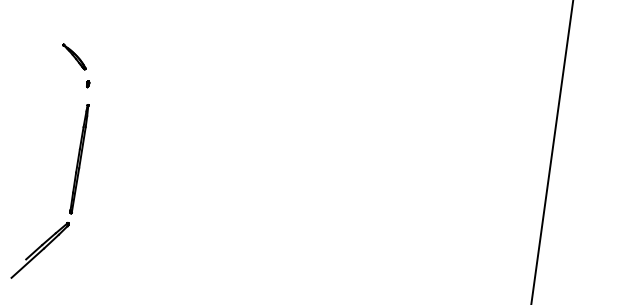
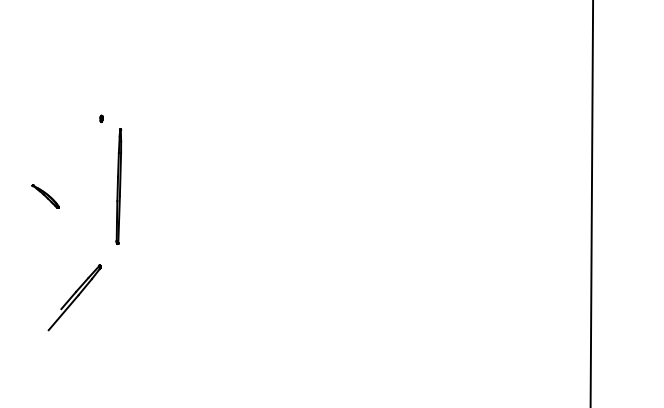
part: (74, 56) -> (45, 196), moved
part: (79, 158) -> (118, 186), moved

